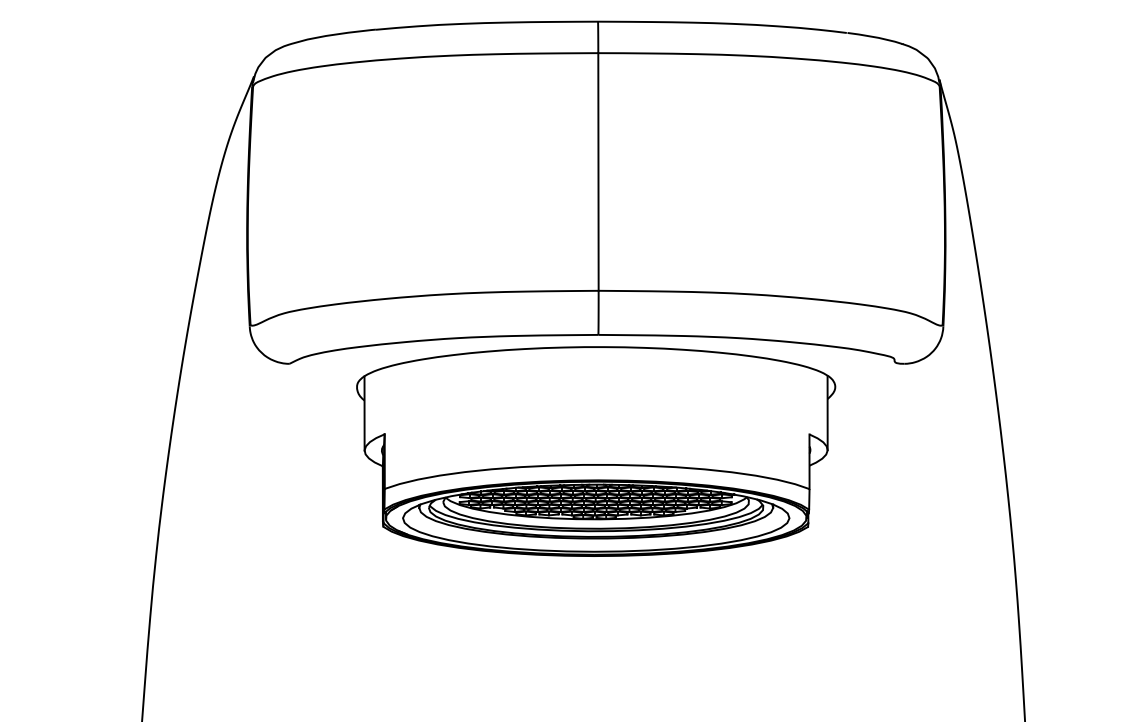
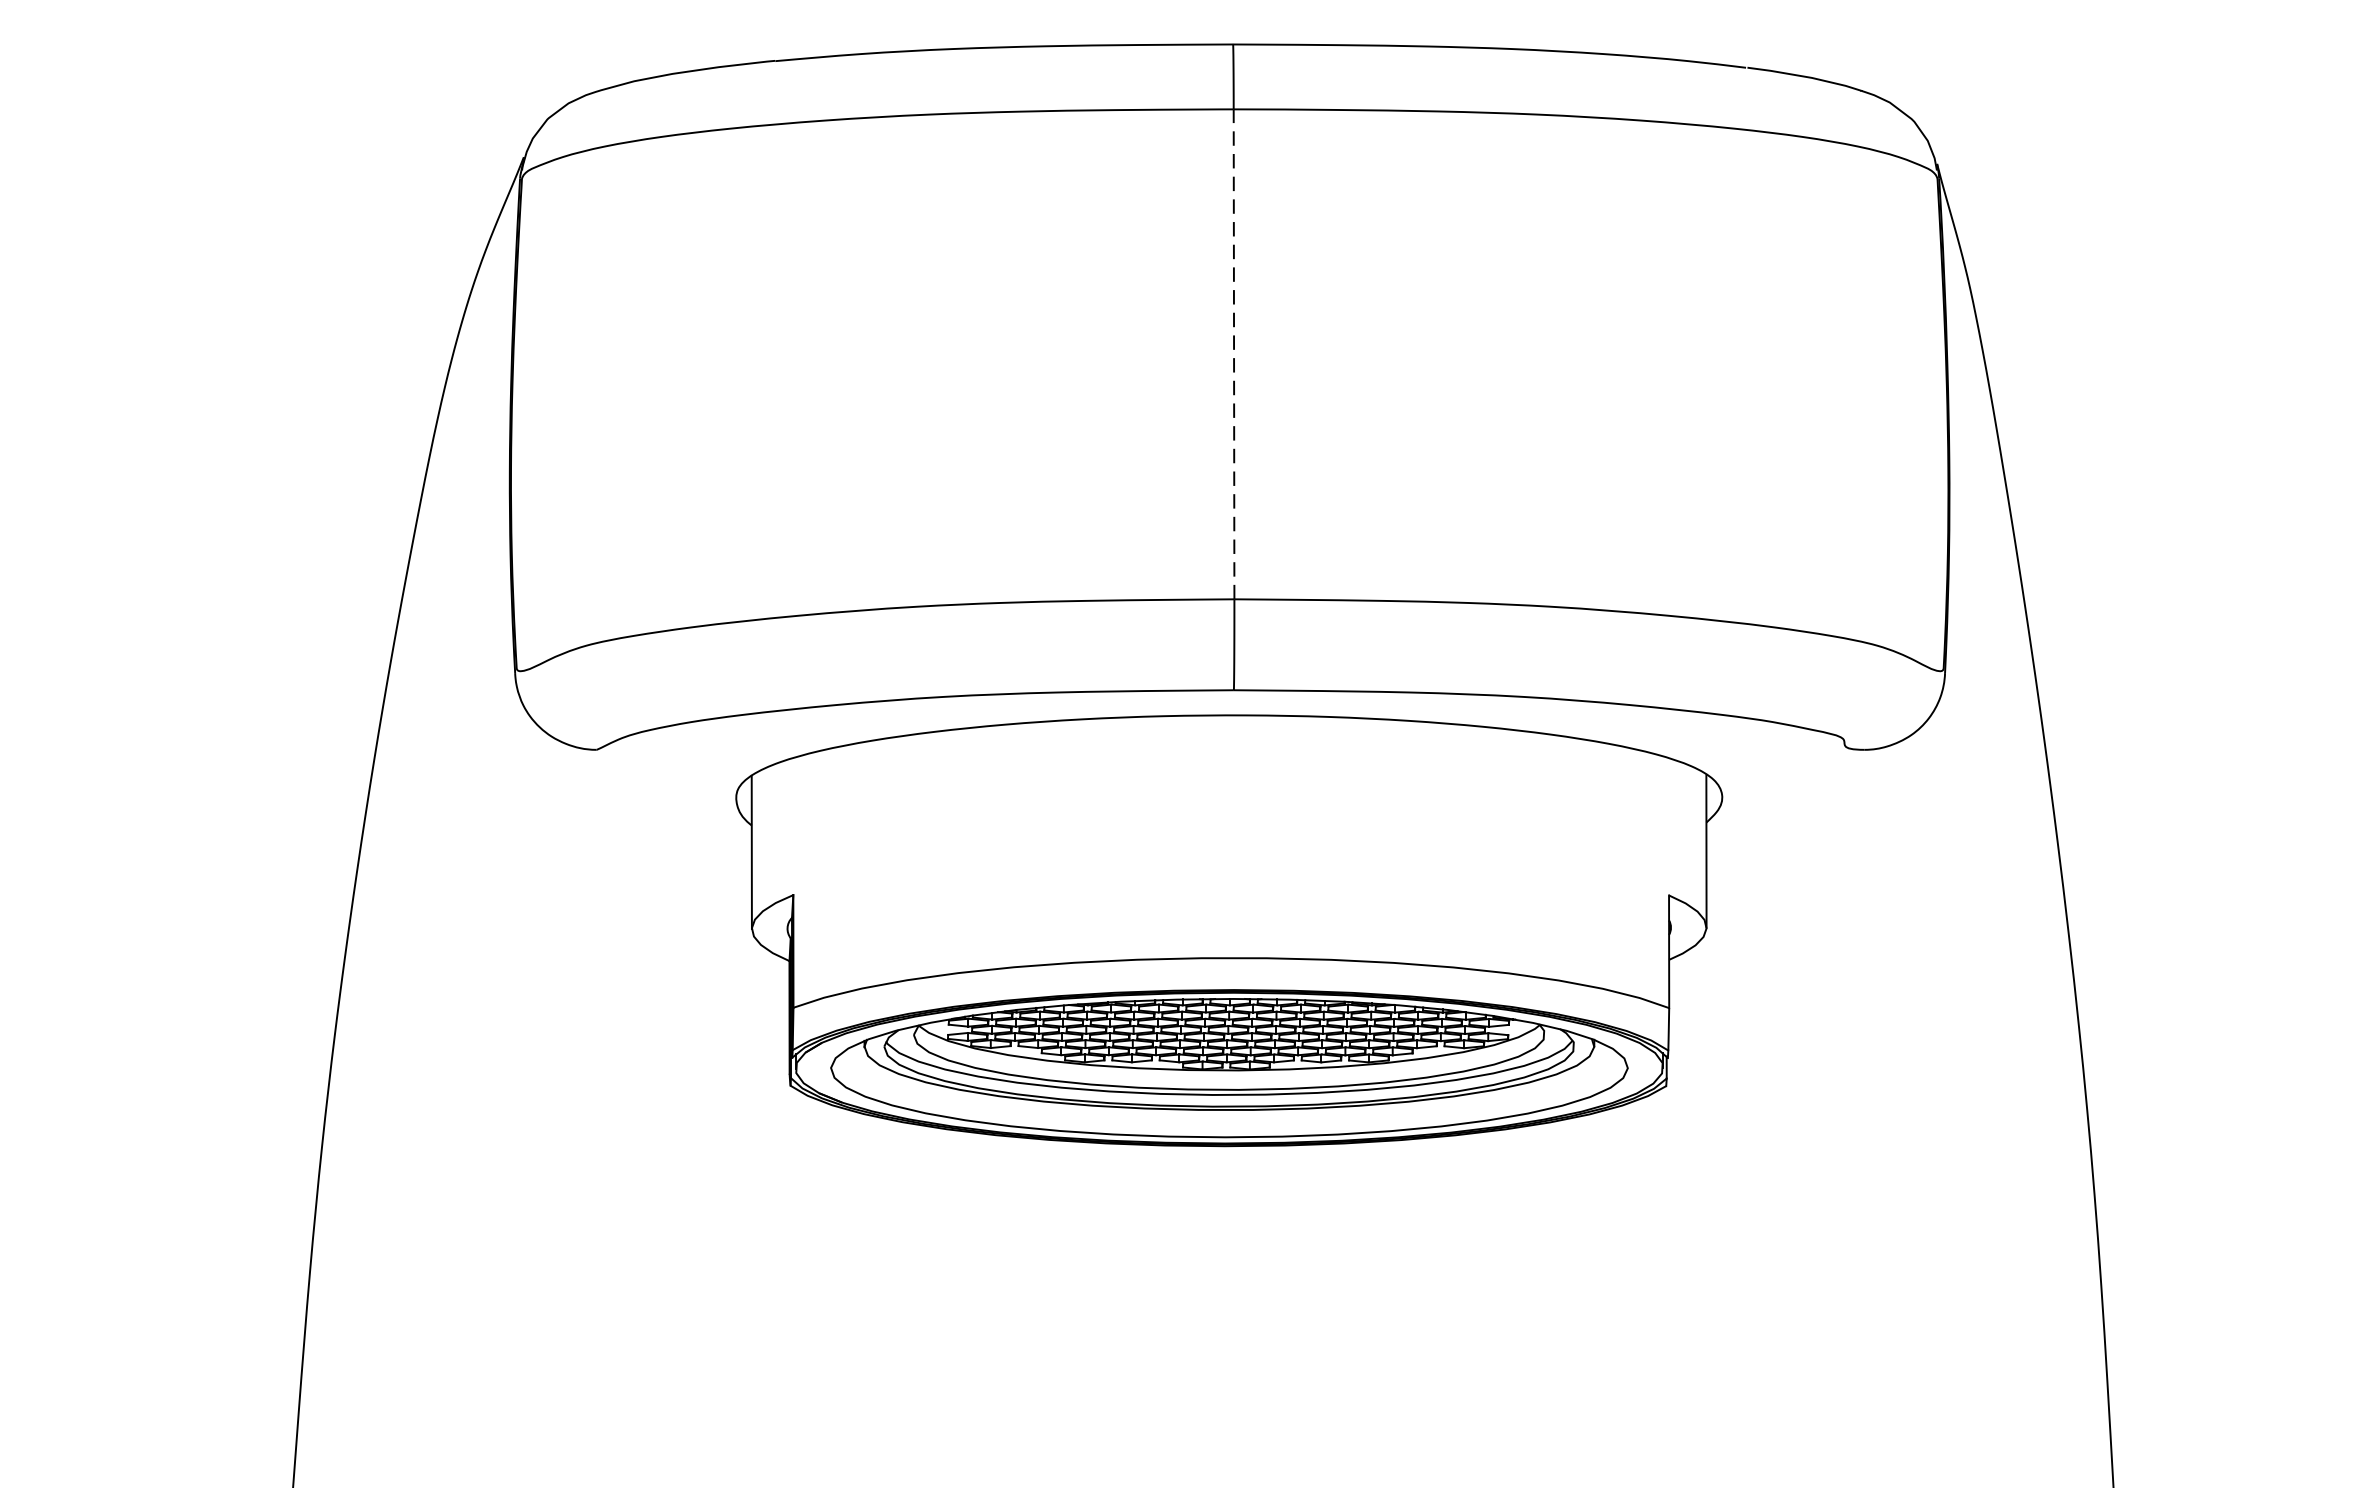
line: (598, 171) -> (1234, 353), solid -> dashed

